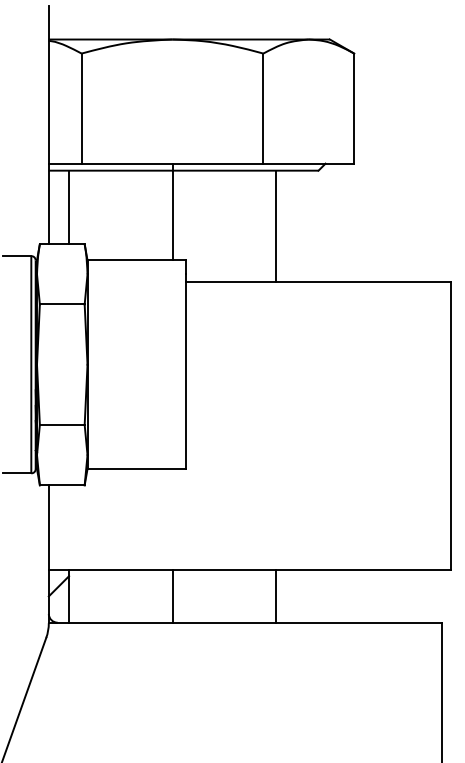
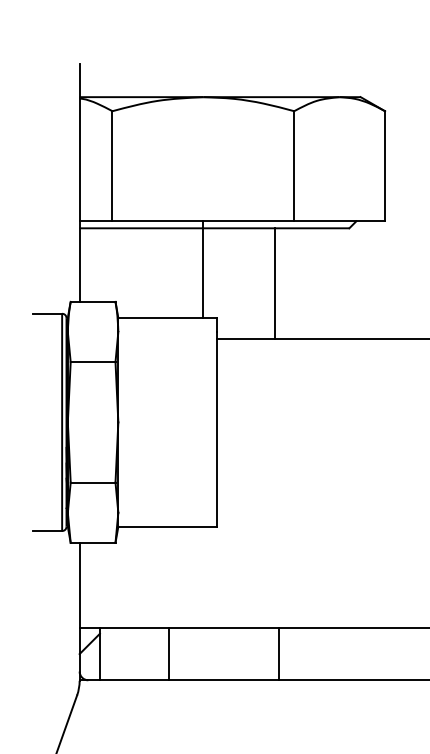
line: (69, 207) -> (100, 265), removed
line: (275, 225) -> (274, 283), moved
line: (172, 596) -> (169, 654), moved
line: (275, 596) -> (278, 654), moved

